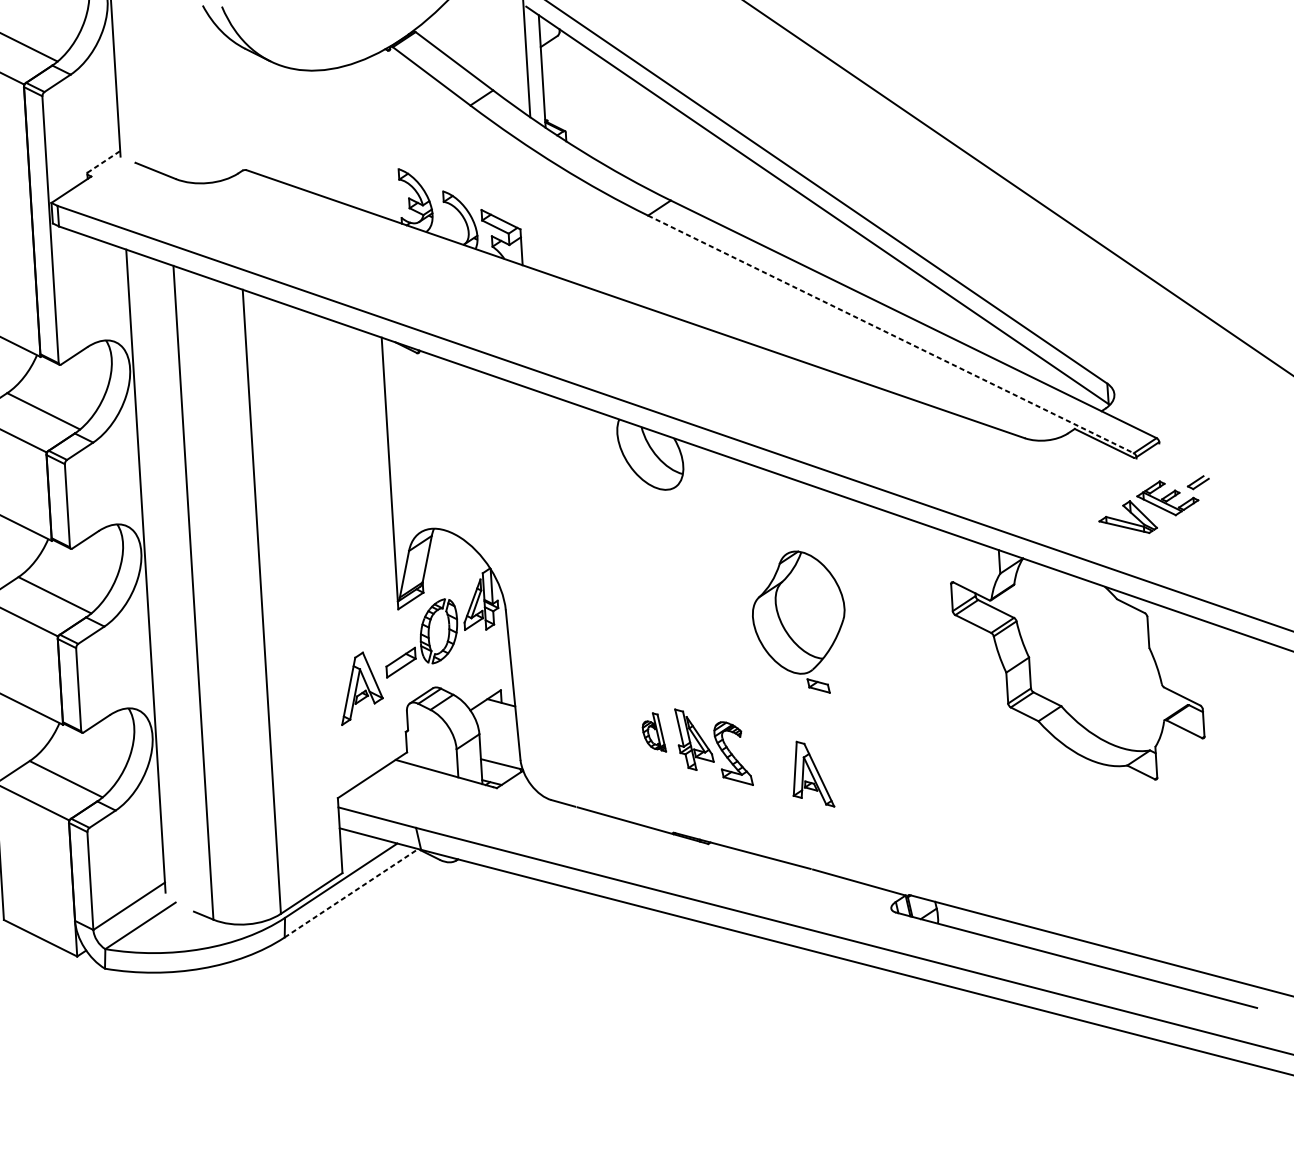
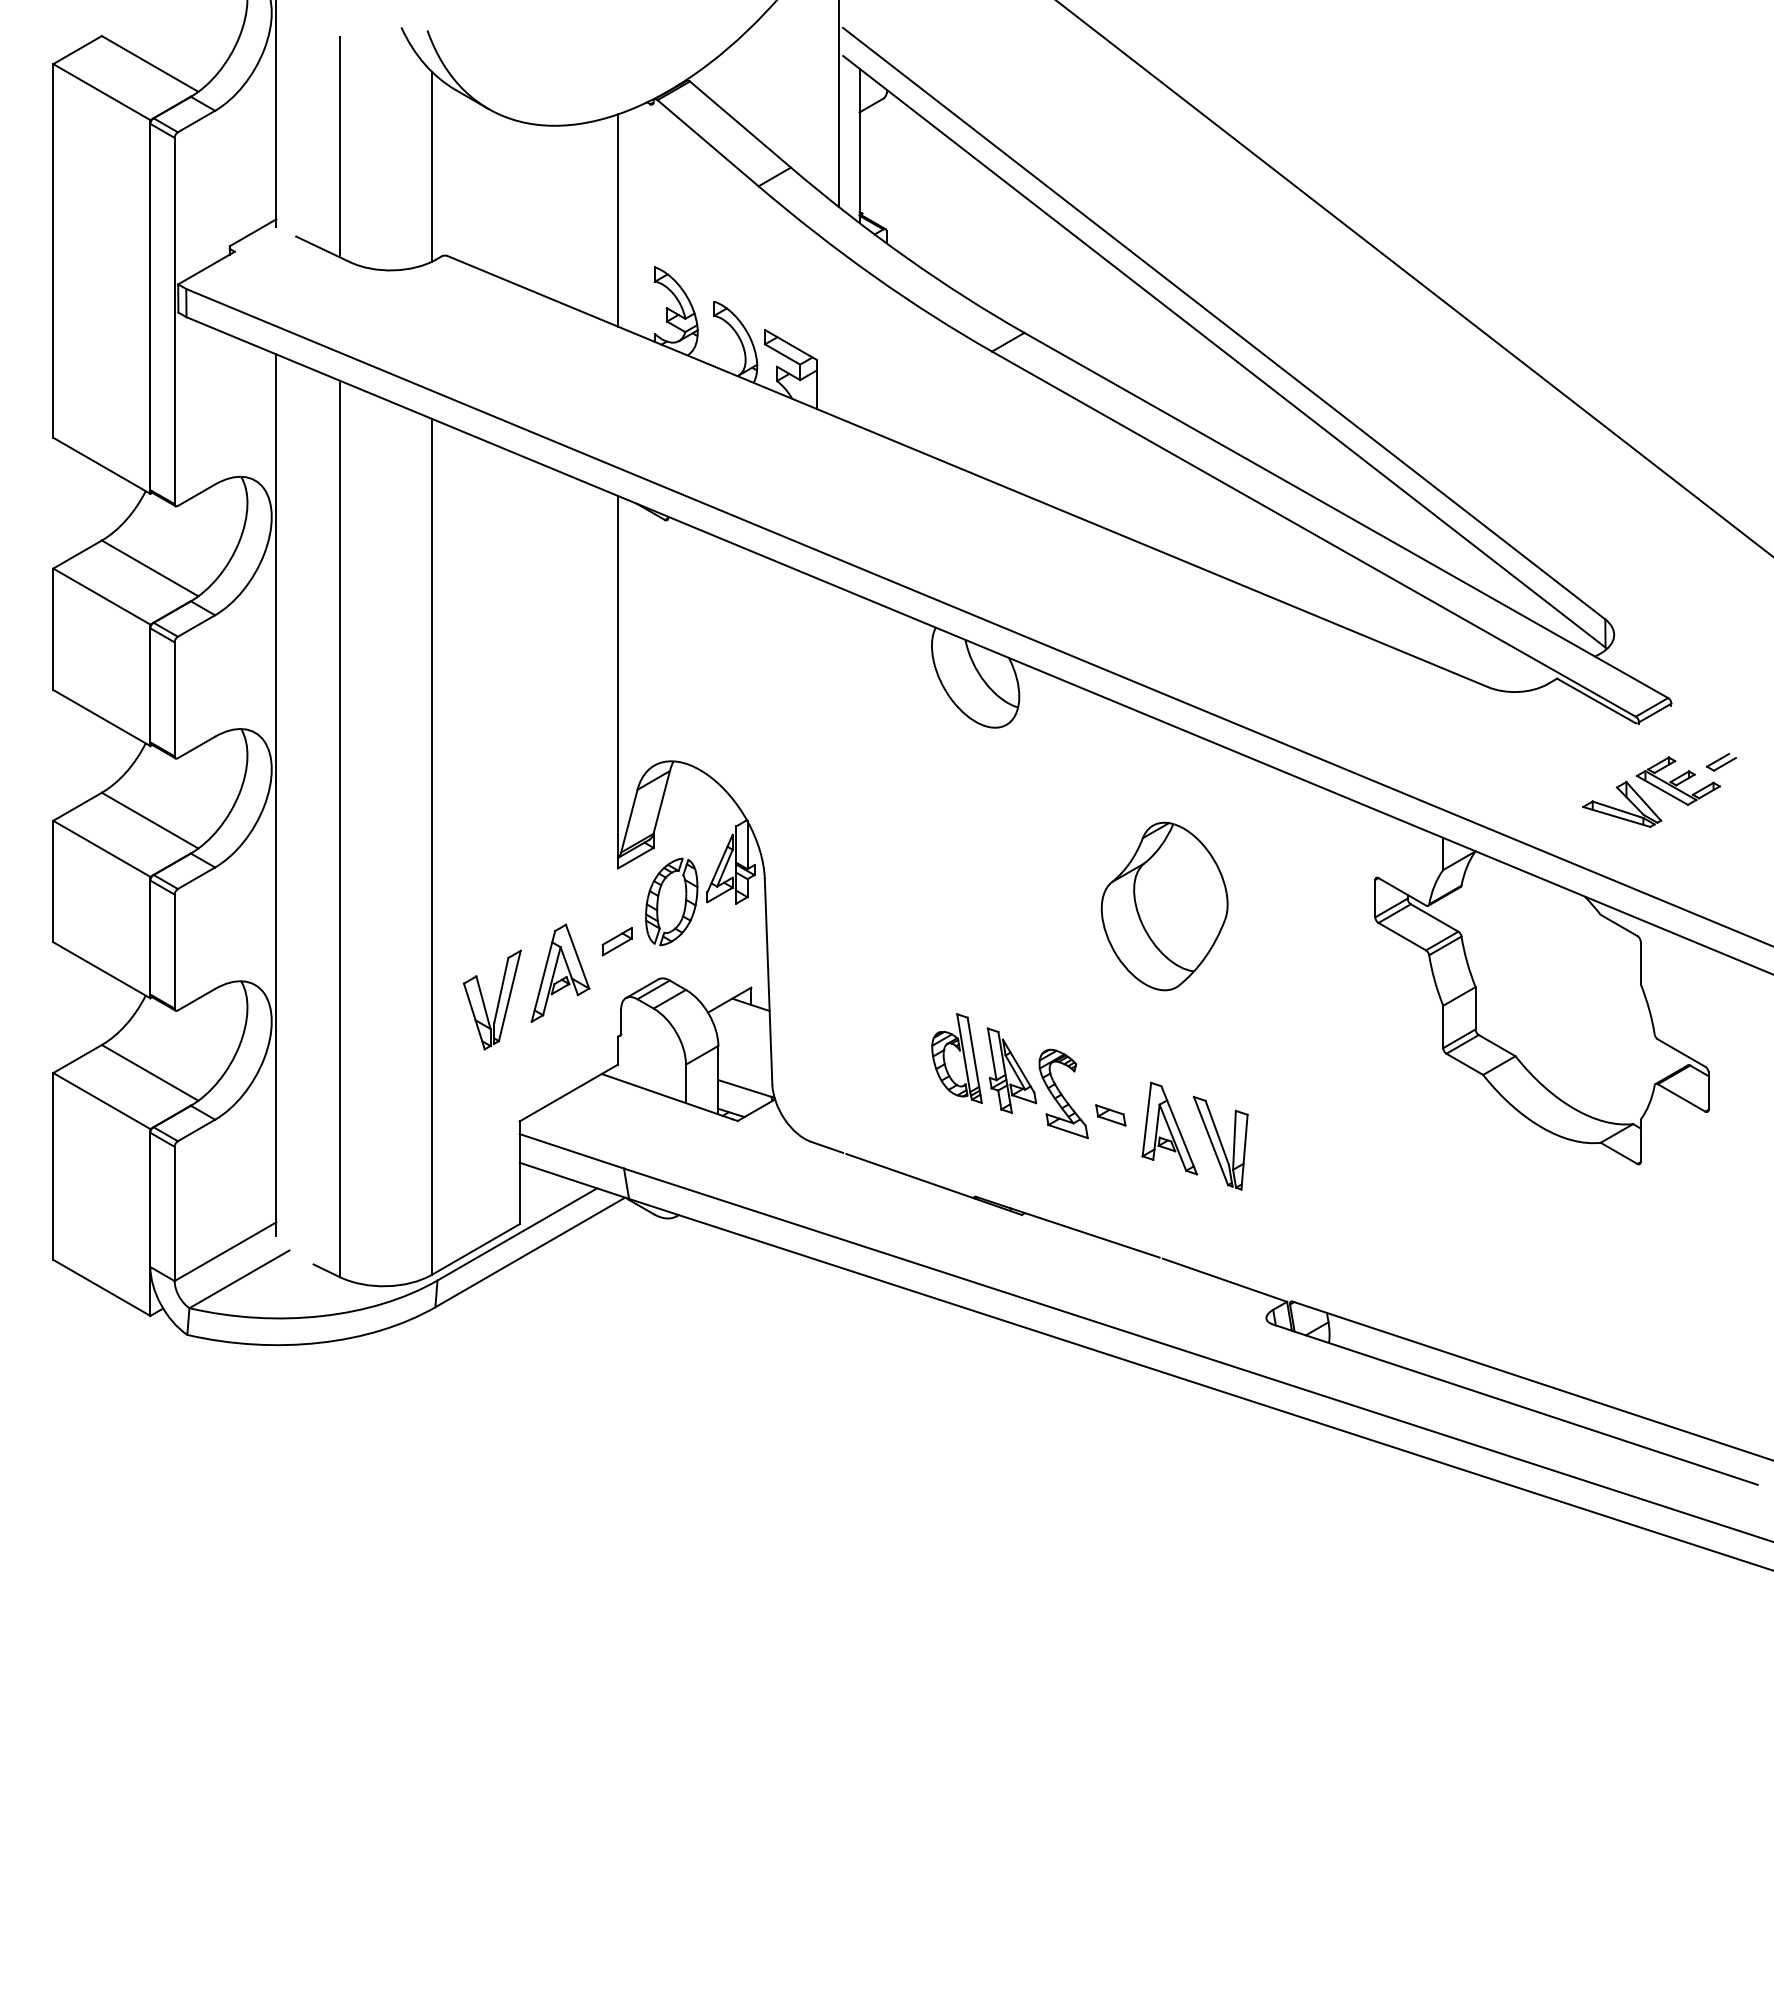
line: (162, 95) -> (339, 146), added
line: (231, 105) -> (432, 166), added
line: (369, 136) -> (618, 220), added
line: (104, 161) -> (253, 232), dashed -> solid
line: (891, 334) -> (1314, 534), dashed -> solid
part: (400, 662) -> (616, 941), size x0.71
part: (818, 686) -> (1110, 1115), moved
part: (316, 712) -> (497, 1002), added
part: (653, 732) -> (956, 1058), size x1.67
part: (850, 783) -> (1220, 1143), added
line: (351, 893) -> (530, 1252), dashed -> solid

